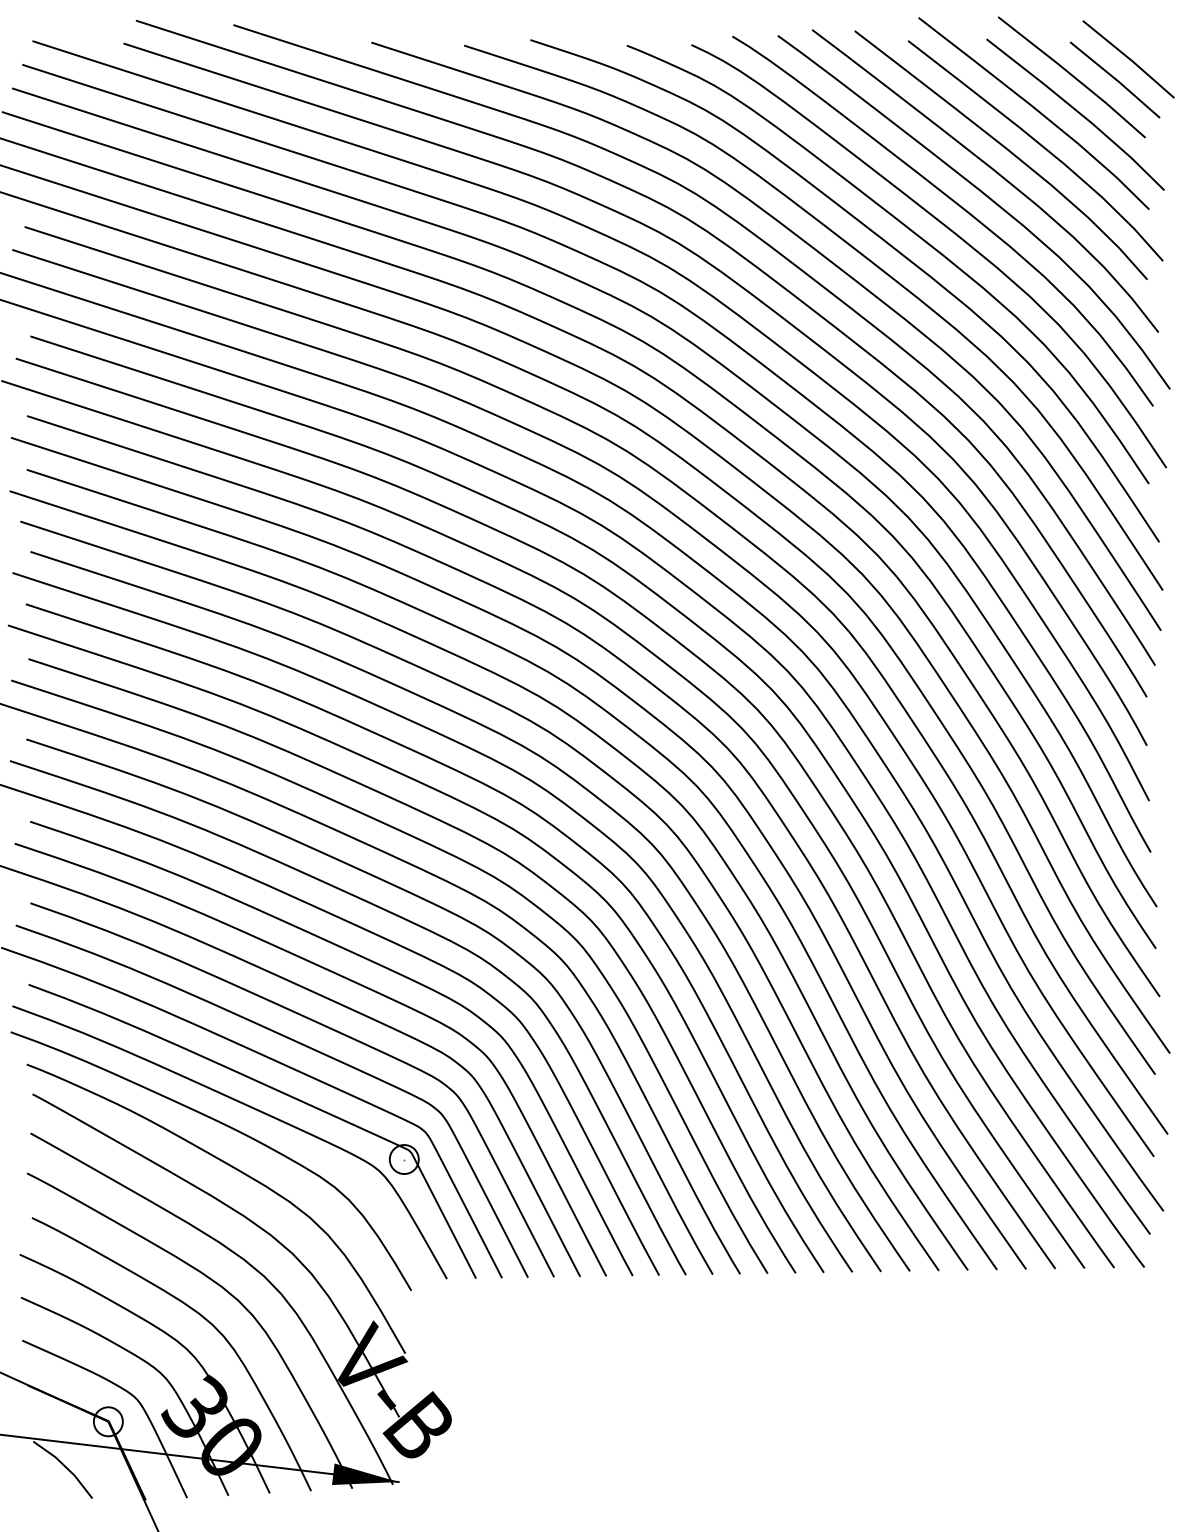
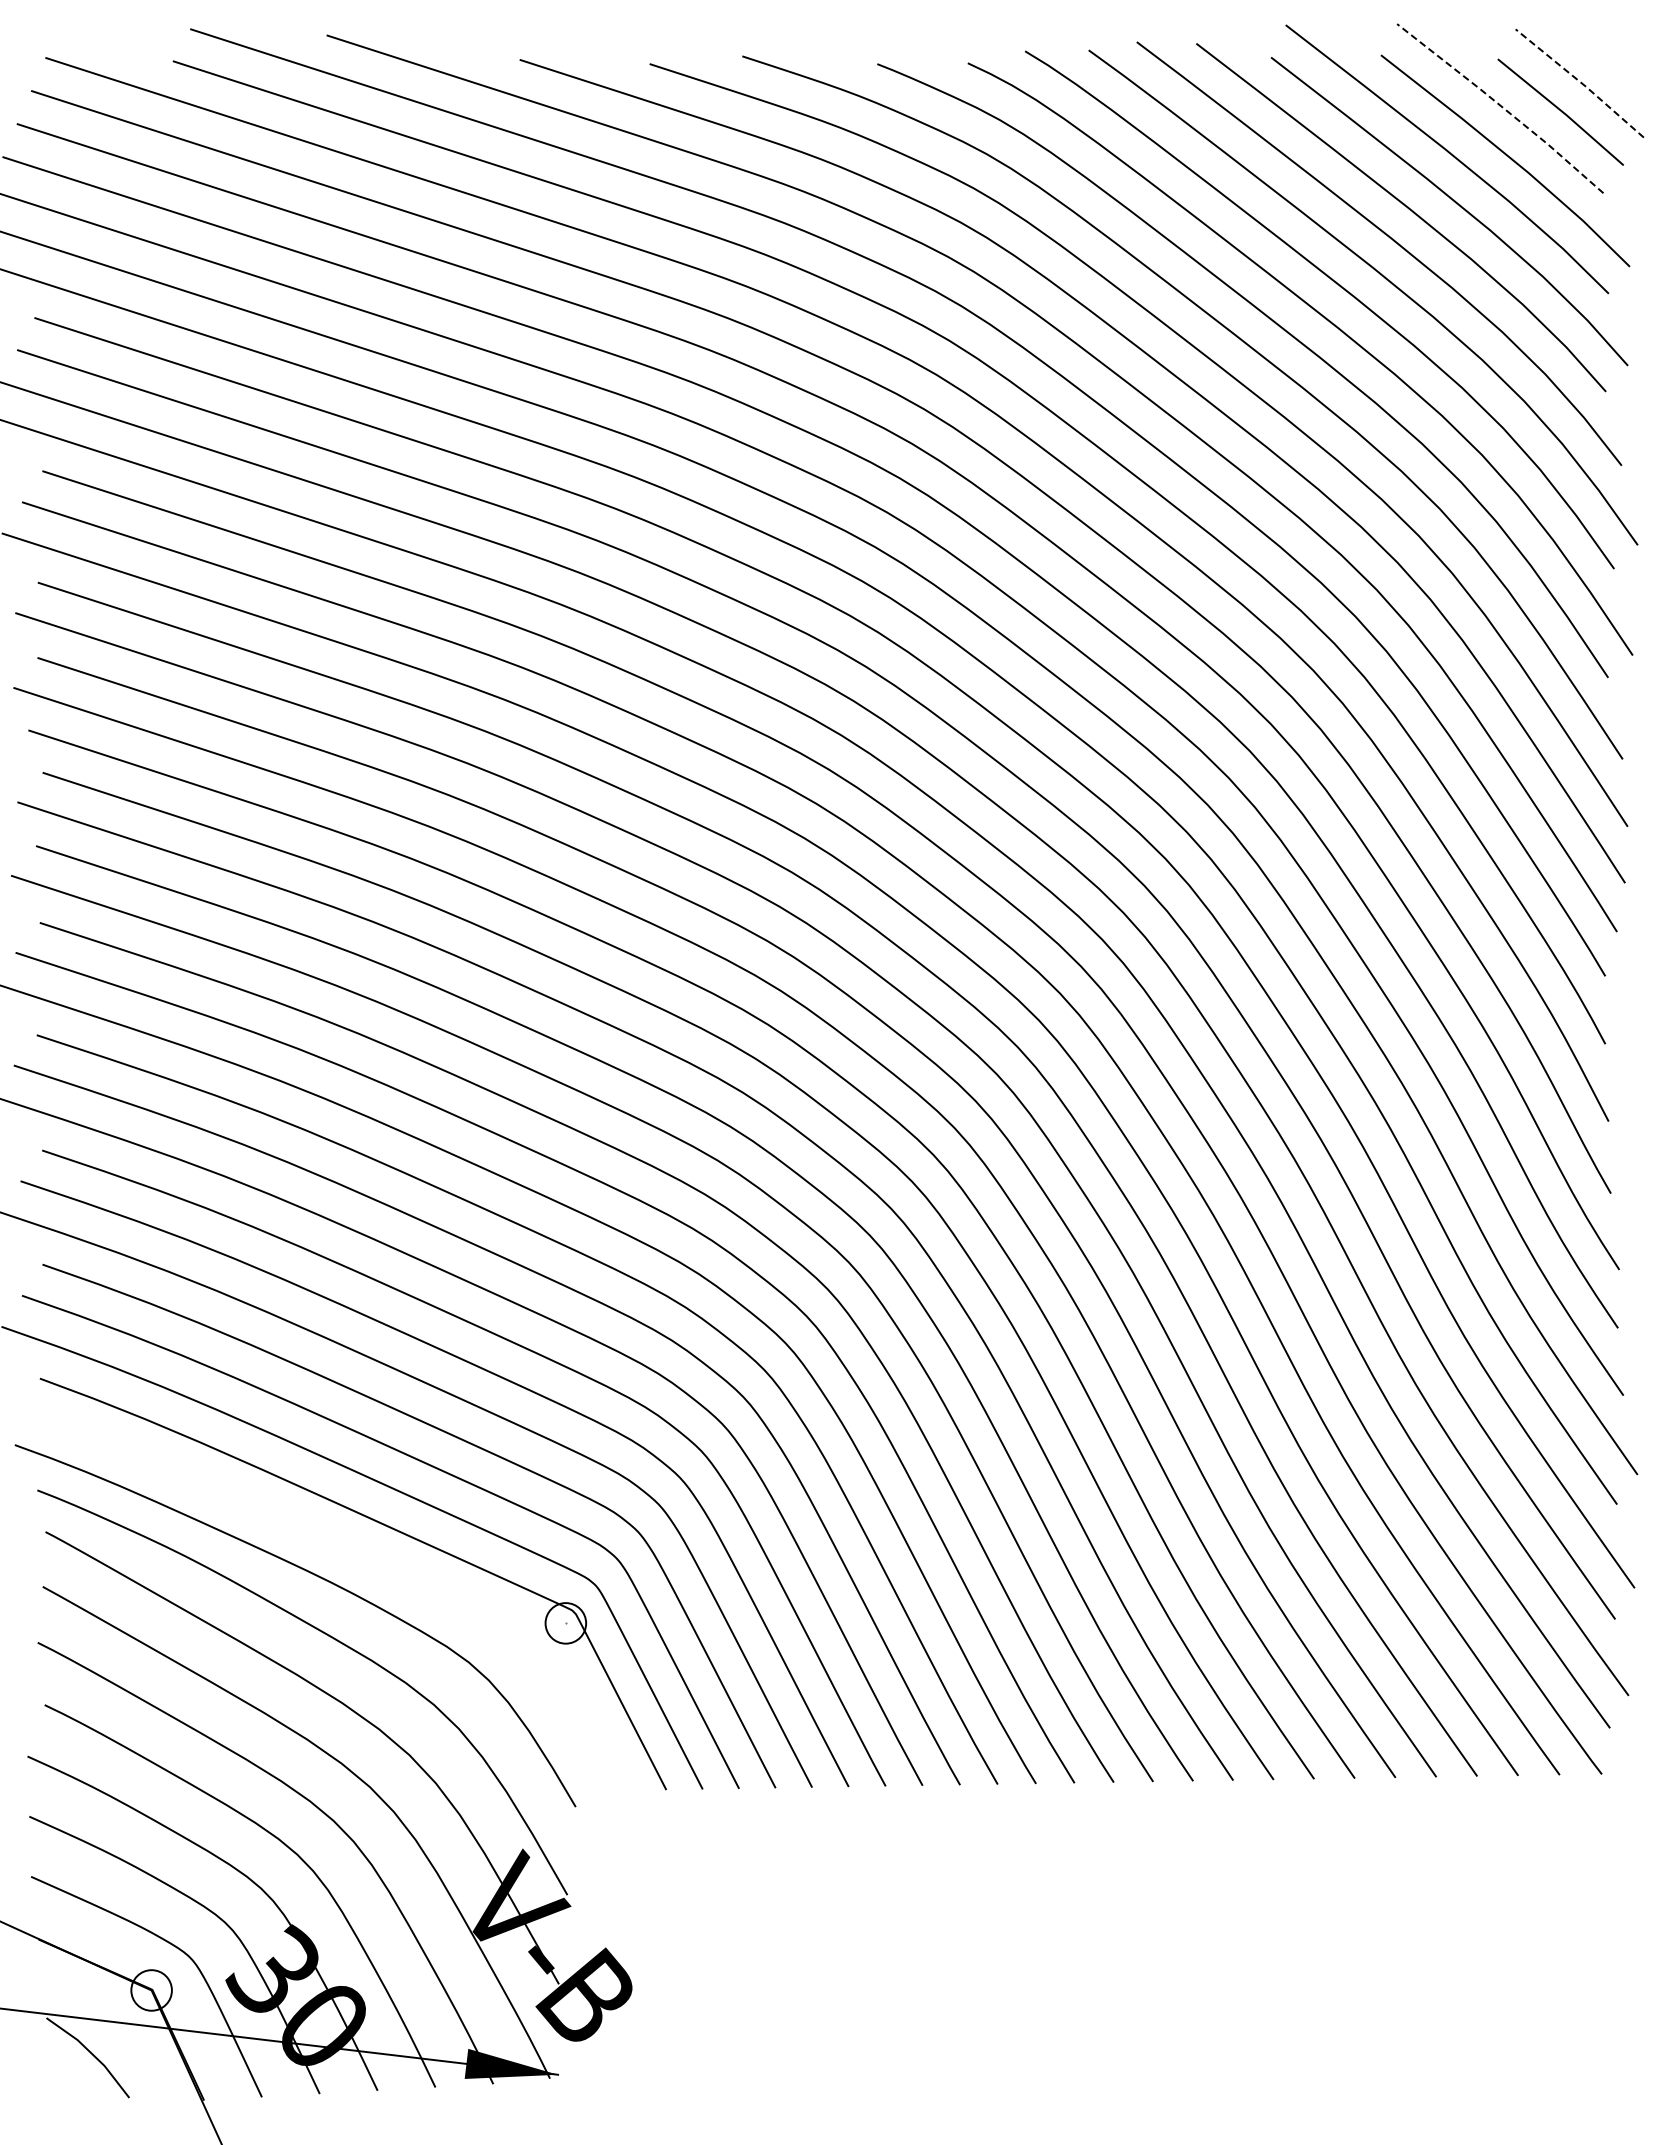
line: (1129, 58) -> (1581, 82), solid -> dashed
line: (1072, 75) -> (1501, 106), solid -> dashed
curve: (243, 1104) -> (340, 1546), removed

